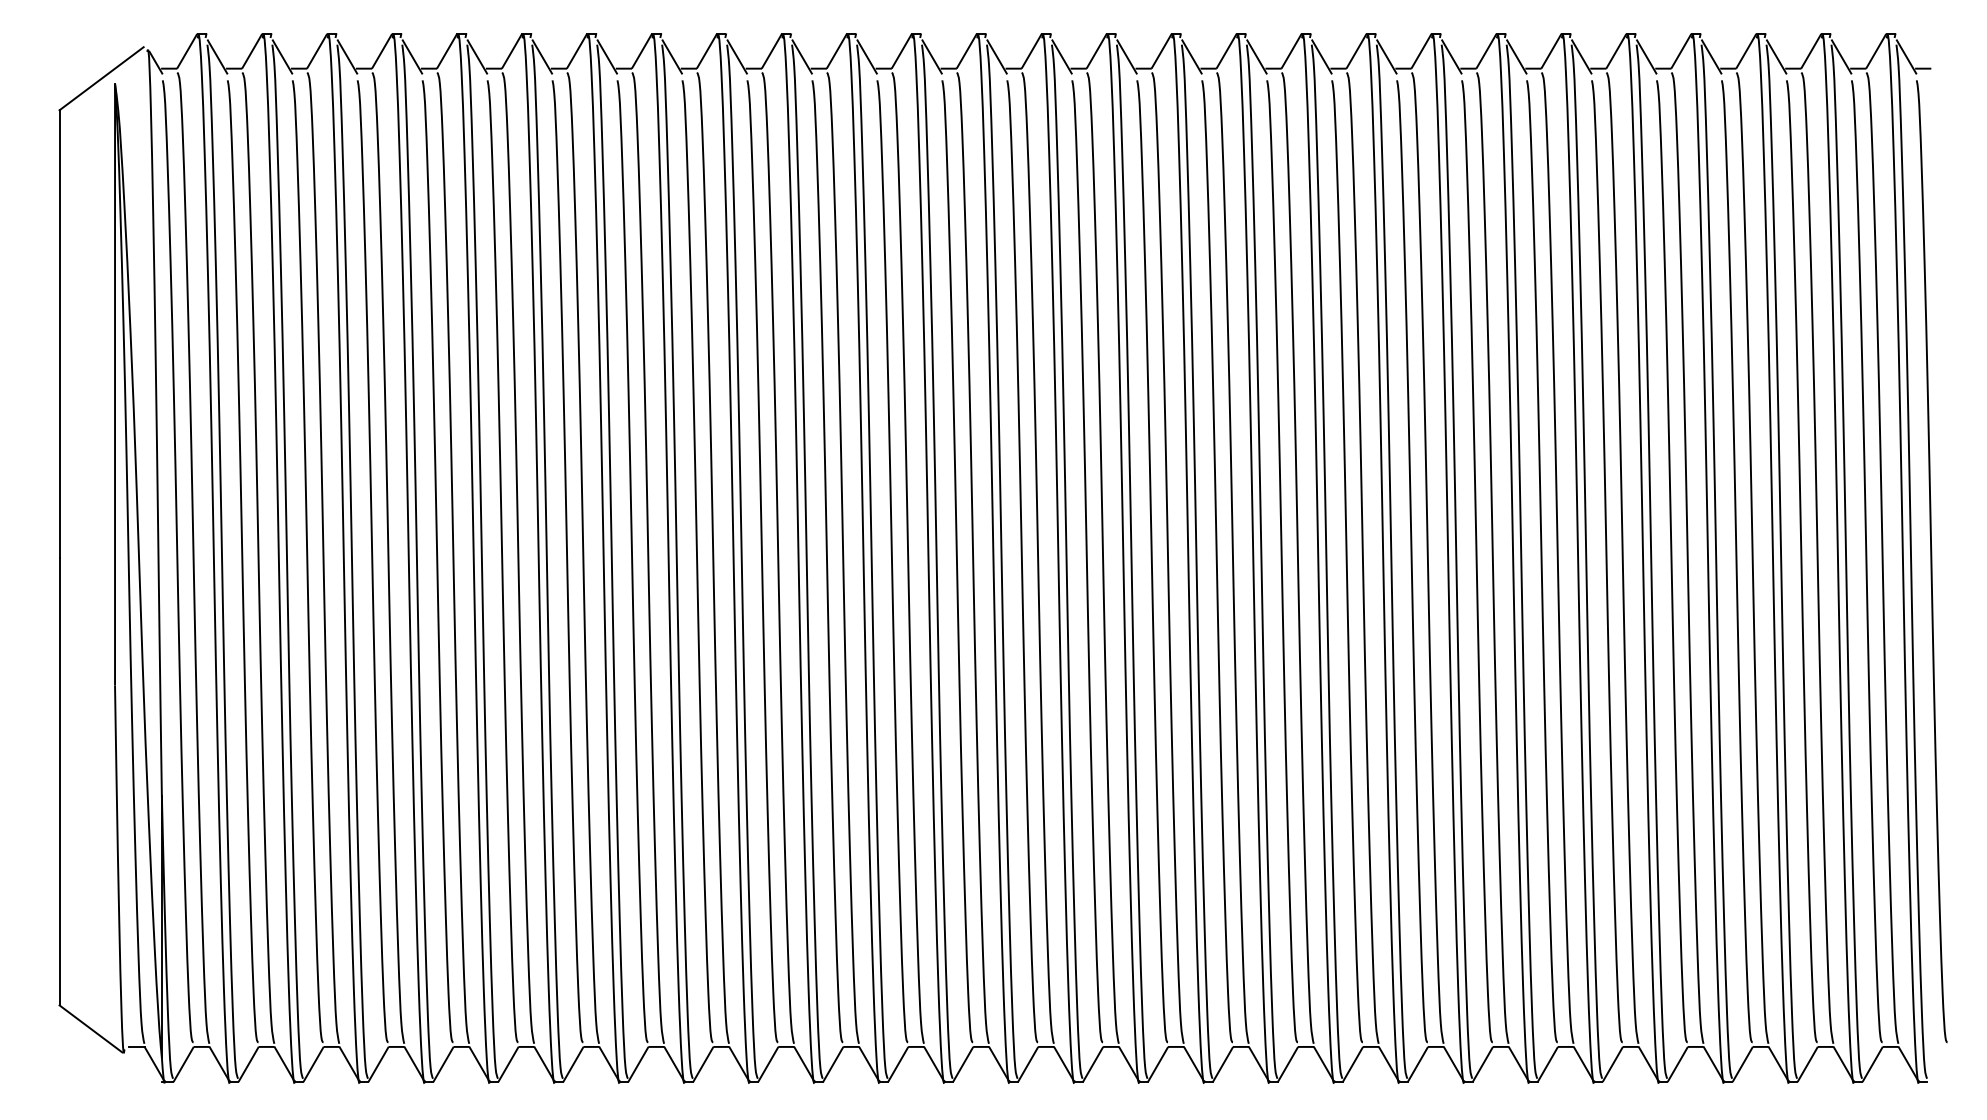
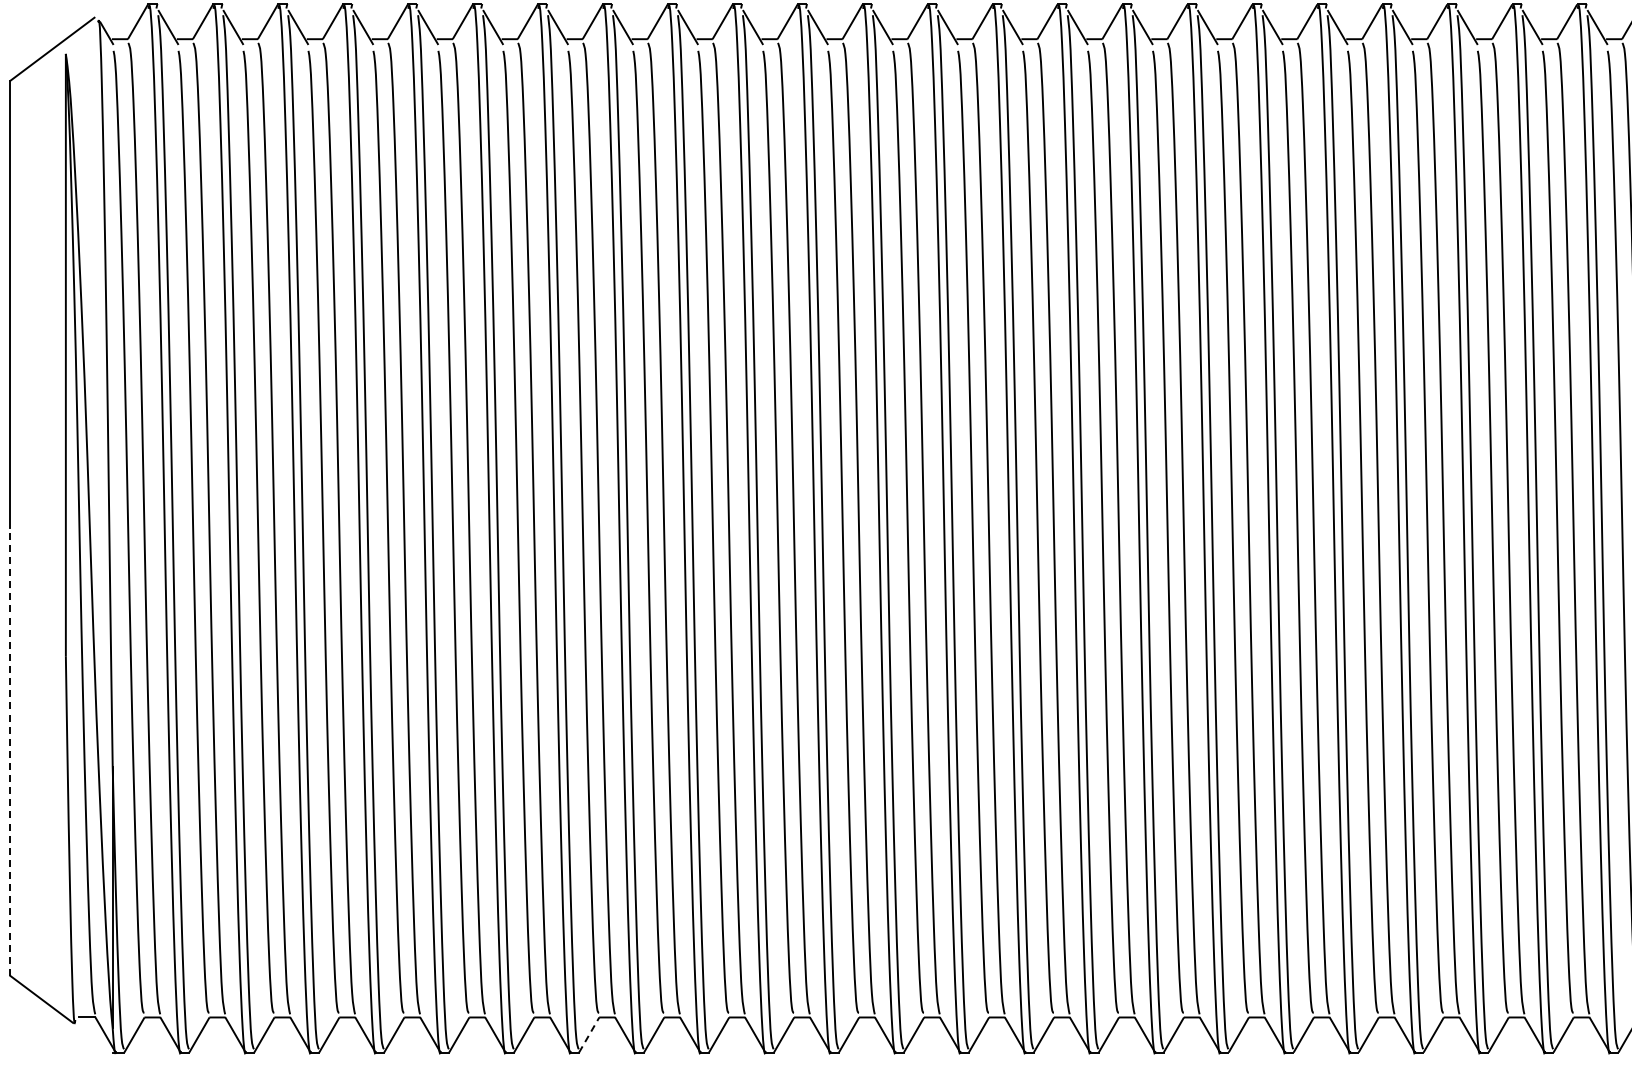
line: (59, 781) -> (10, 752), solid -> dashed
line: (638, 1064) -> (589, 1035), solid -> dashed

